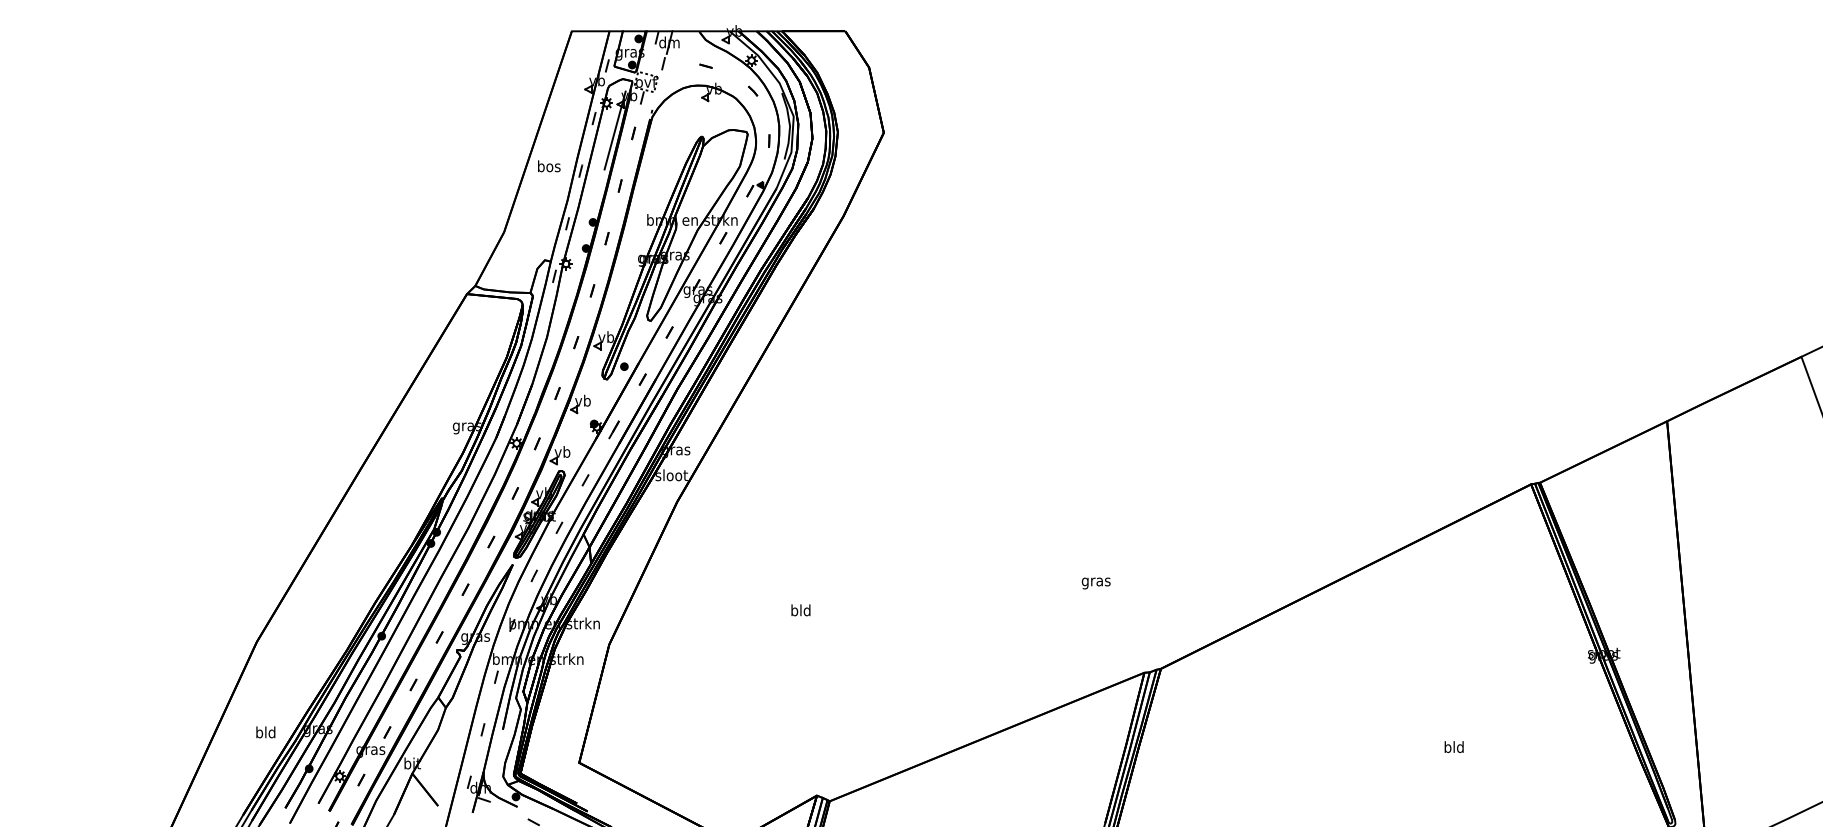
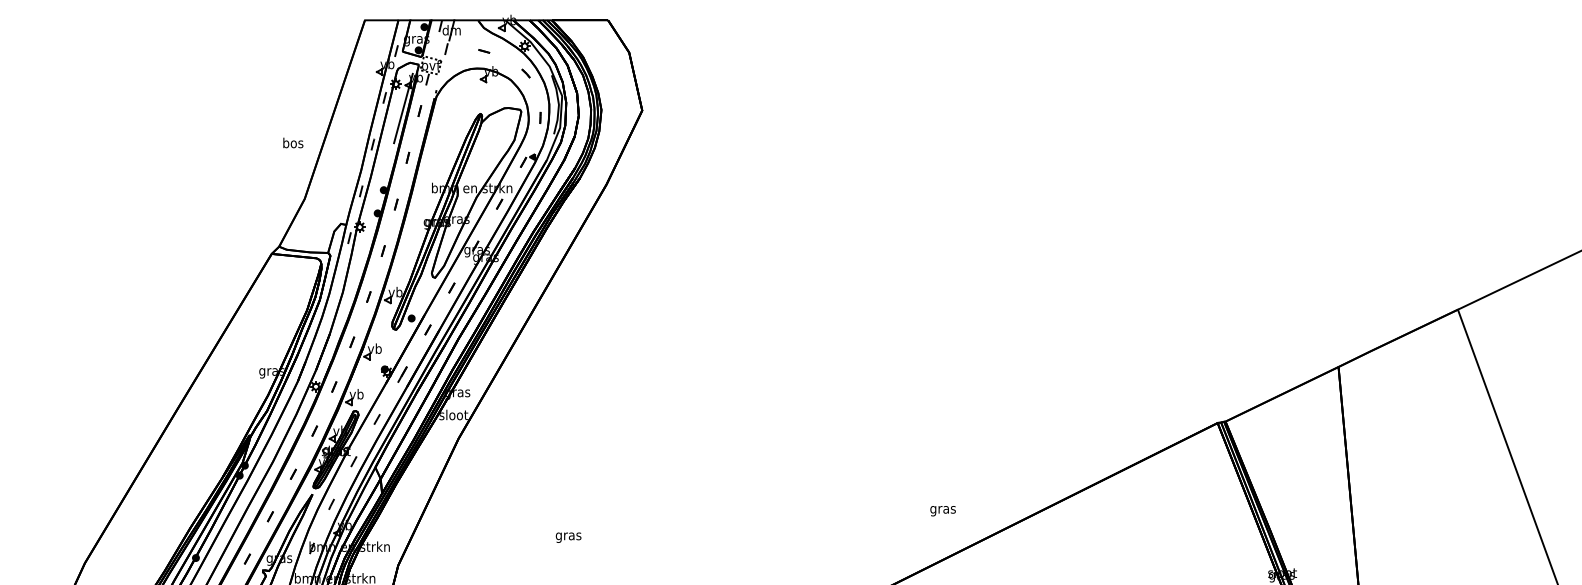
text: (549, 166) -> (293, 143), moved
text: (1095, 583) -> (942, 511), moved
text: (800, 611) -> (568, 536), bld -> gras

